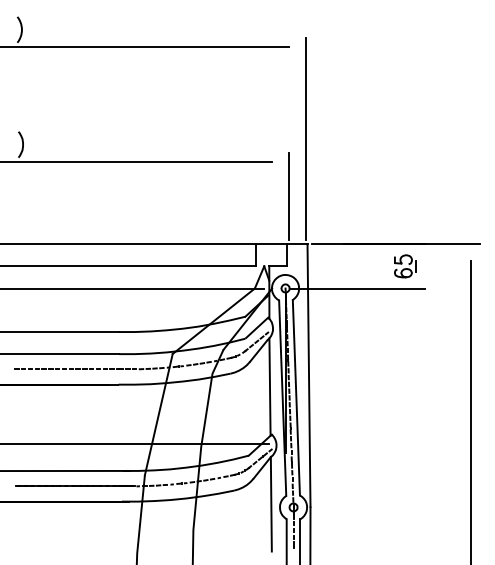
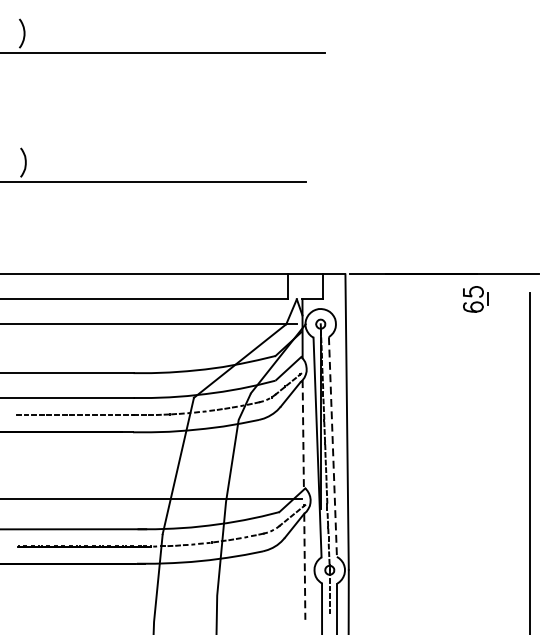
line: (306, 138) -> (344, 155), removed
line: (289, 196) -> (325, 220), removed
part: (405, 266) -> (475, 299), moved
line: (356, 288) -> (400, 324), removed
line: (270, 387) -> (303, 435), solid -> dashed
line: (296, 397) -> (333, 446), solid -> dashed
line: (271, 504) -> (304, 566), solid -> dashed

